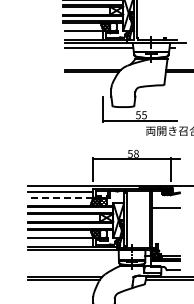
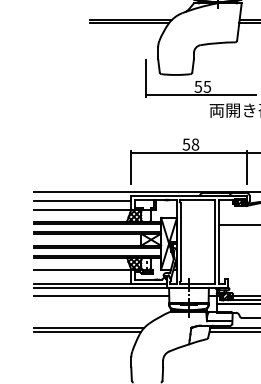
line: (60, 197) -> (82, 209), dashed -> solid
line: (72, 255) -> (100, 295), added

